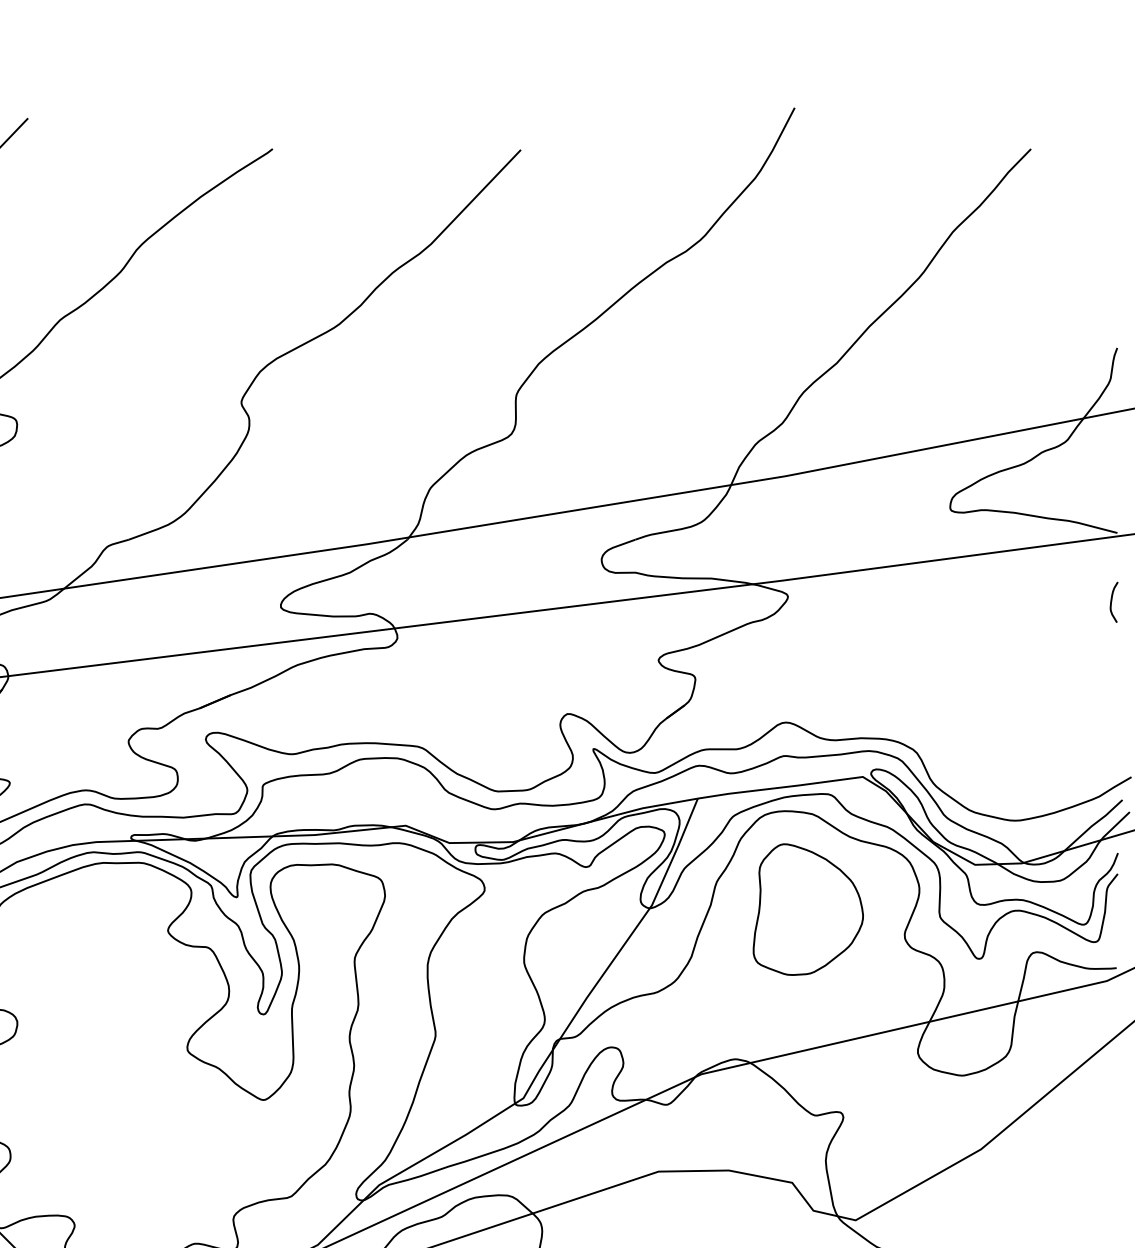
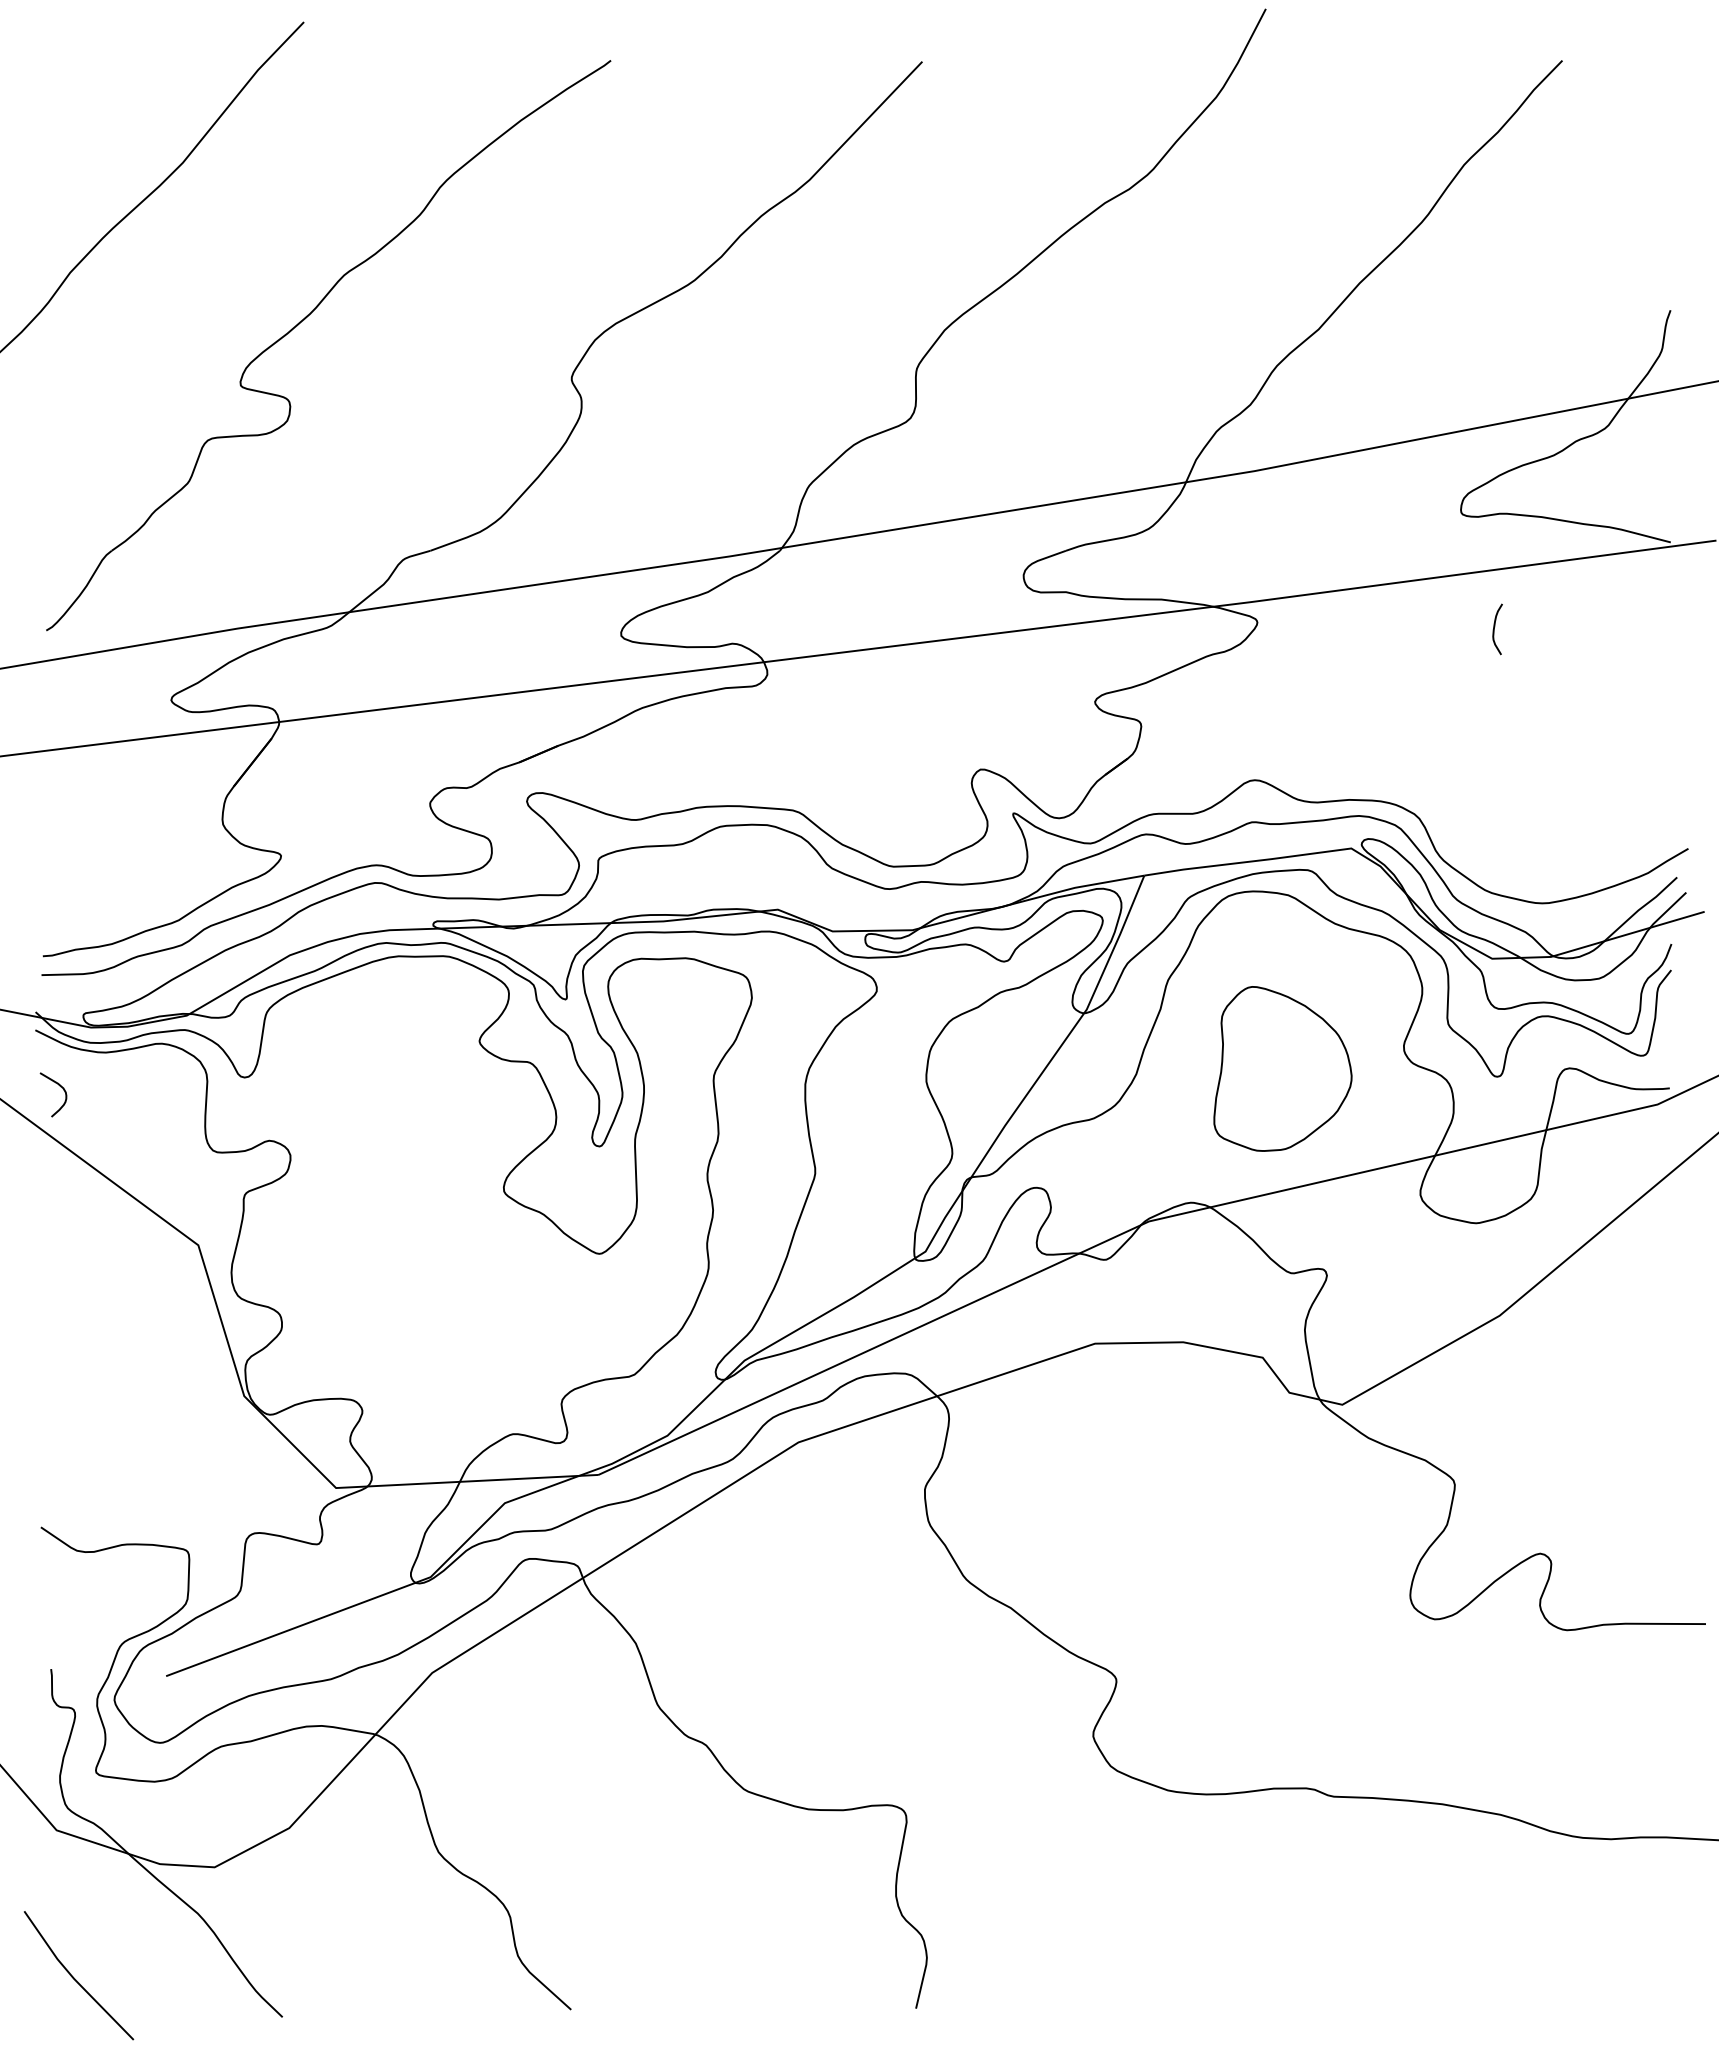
curve: (1111, 602) -> (1494, 629), moved
part: (807, 909) -> (1282, 1068), moved

